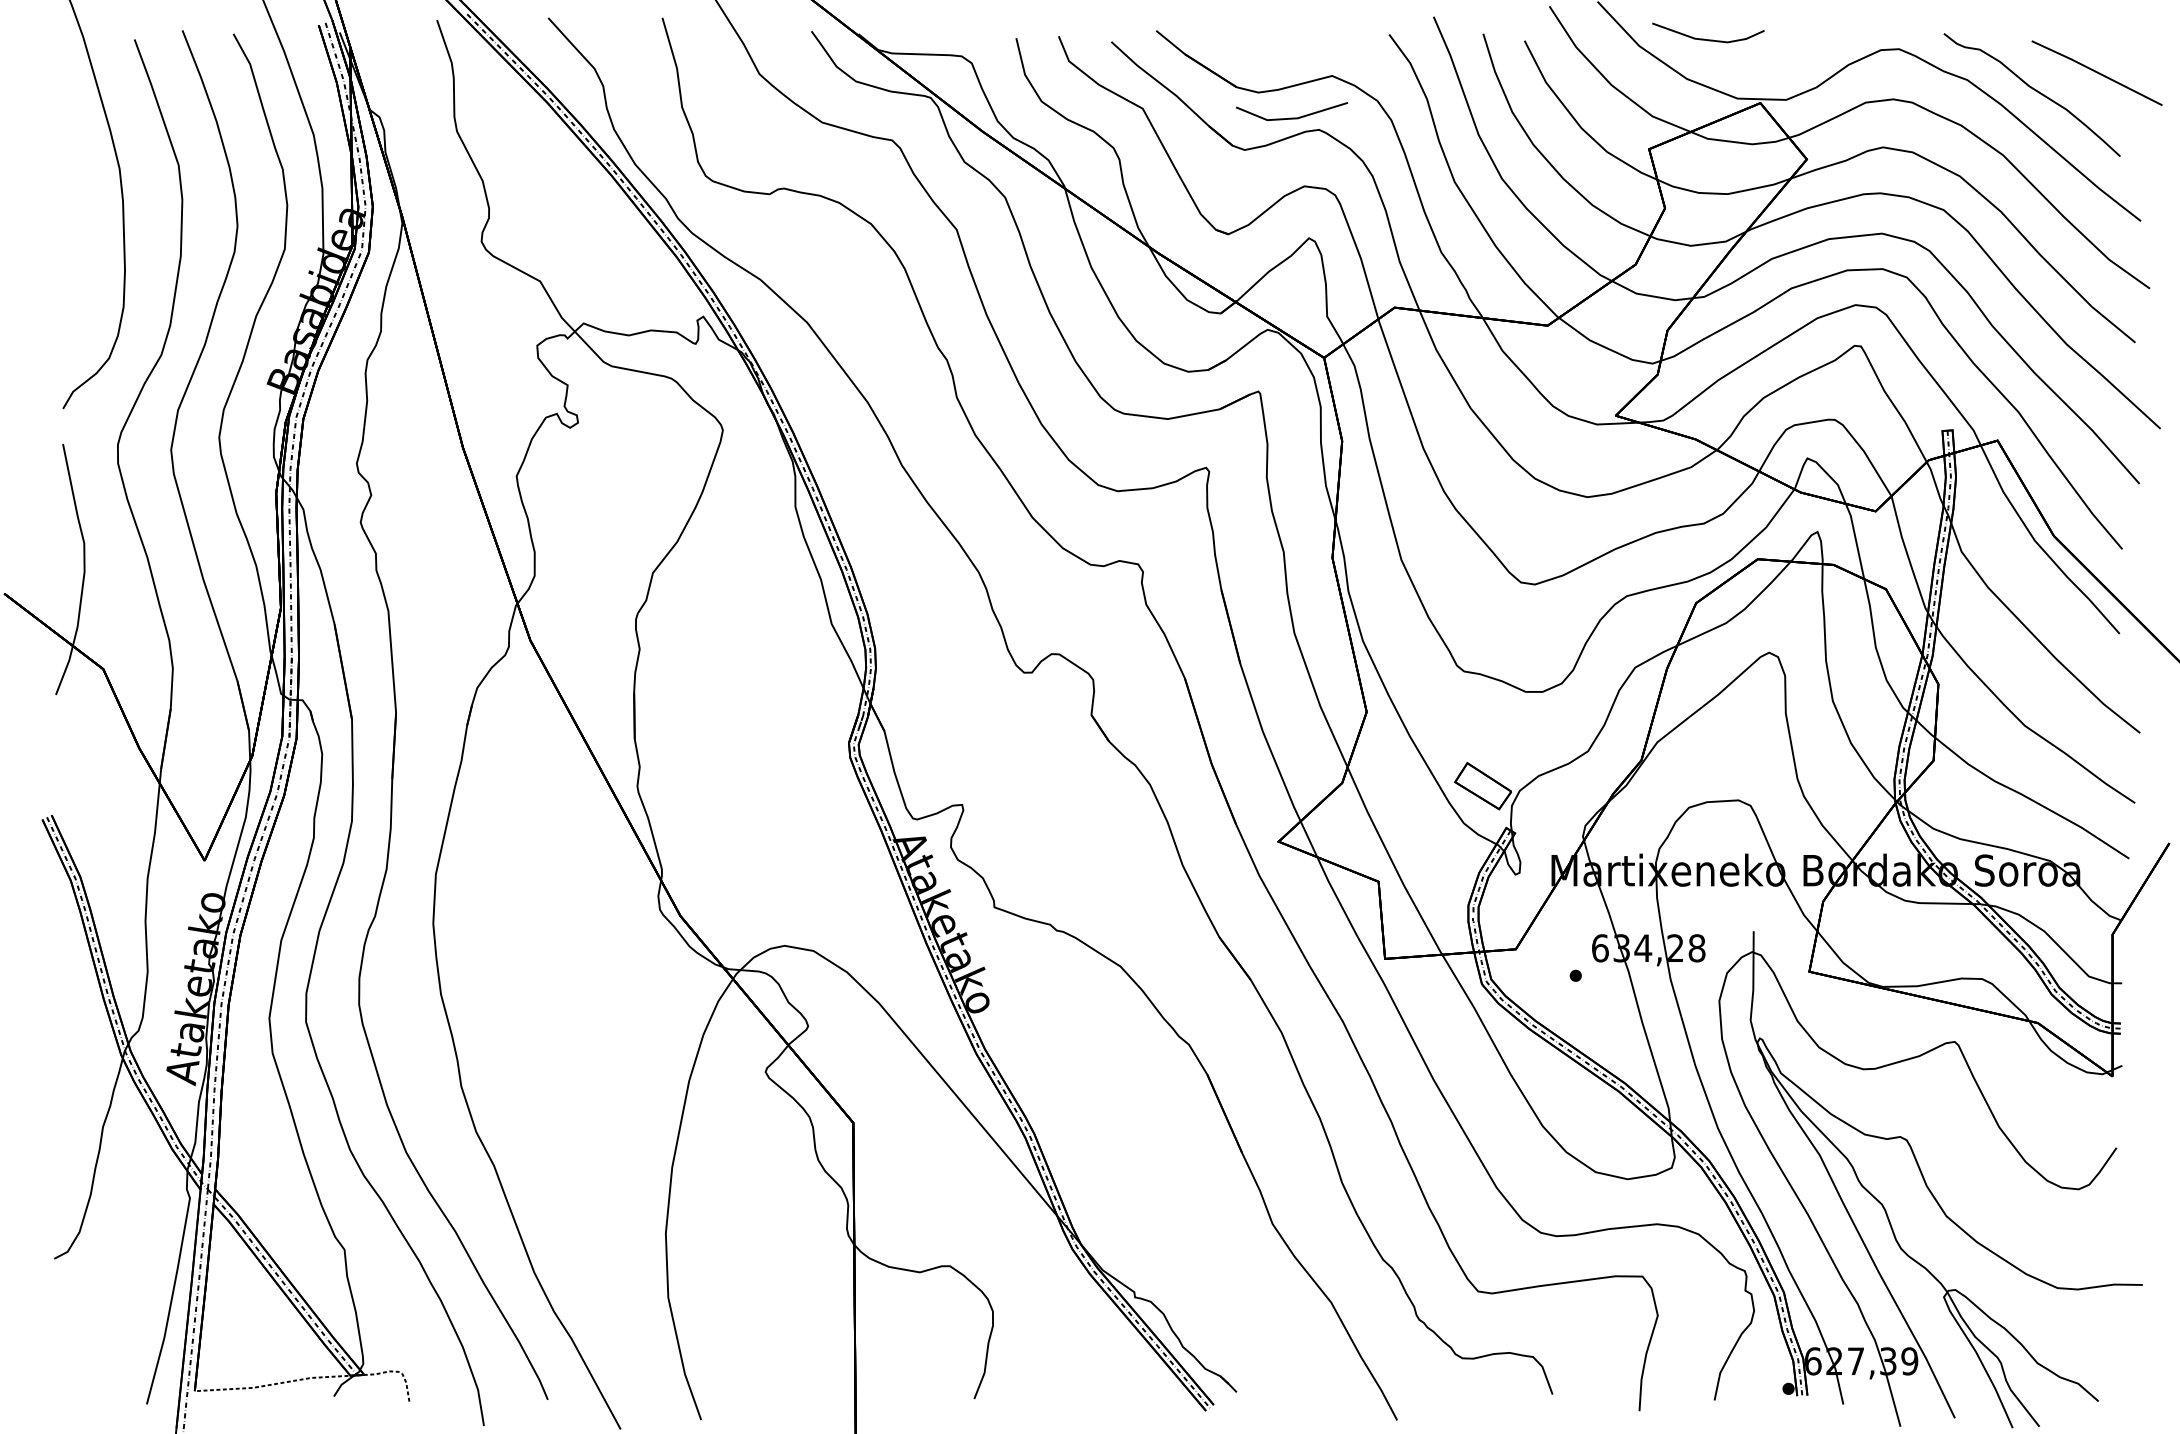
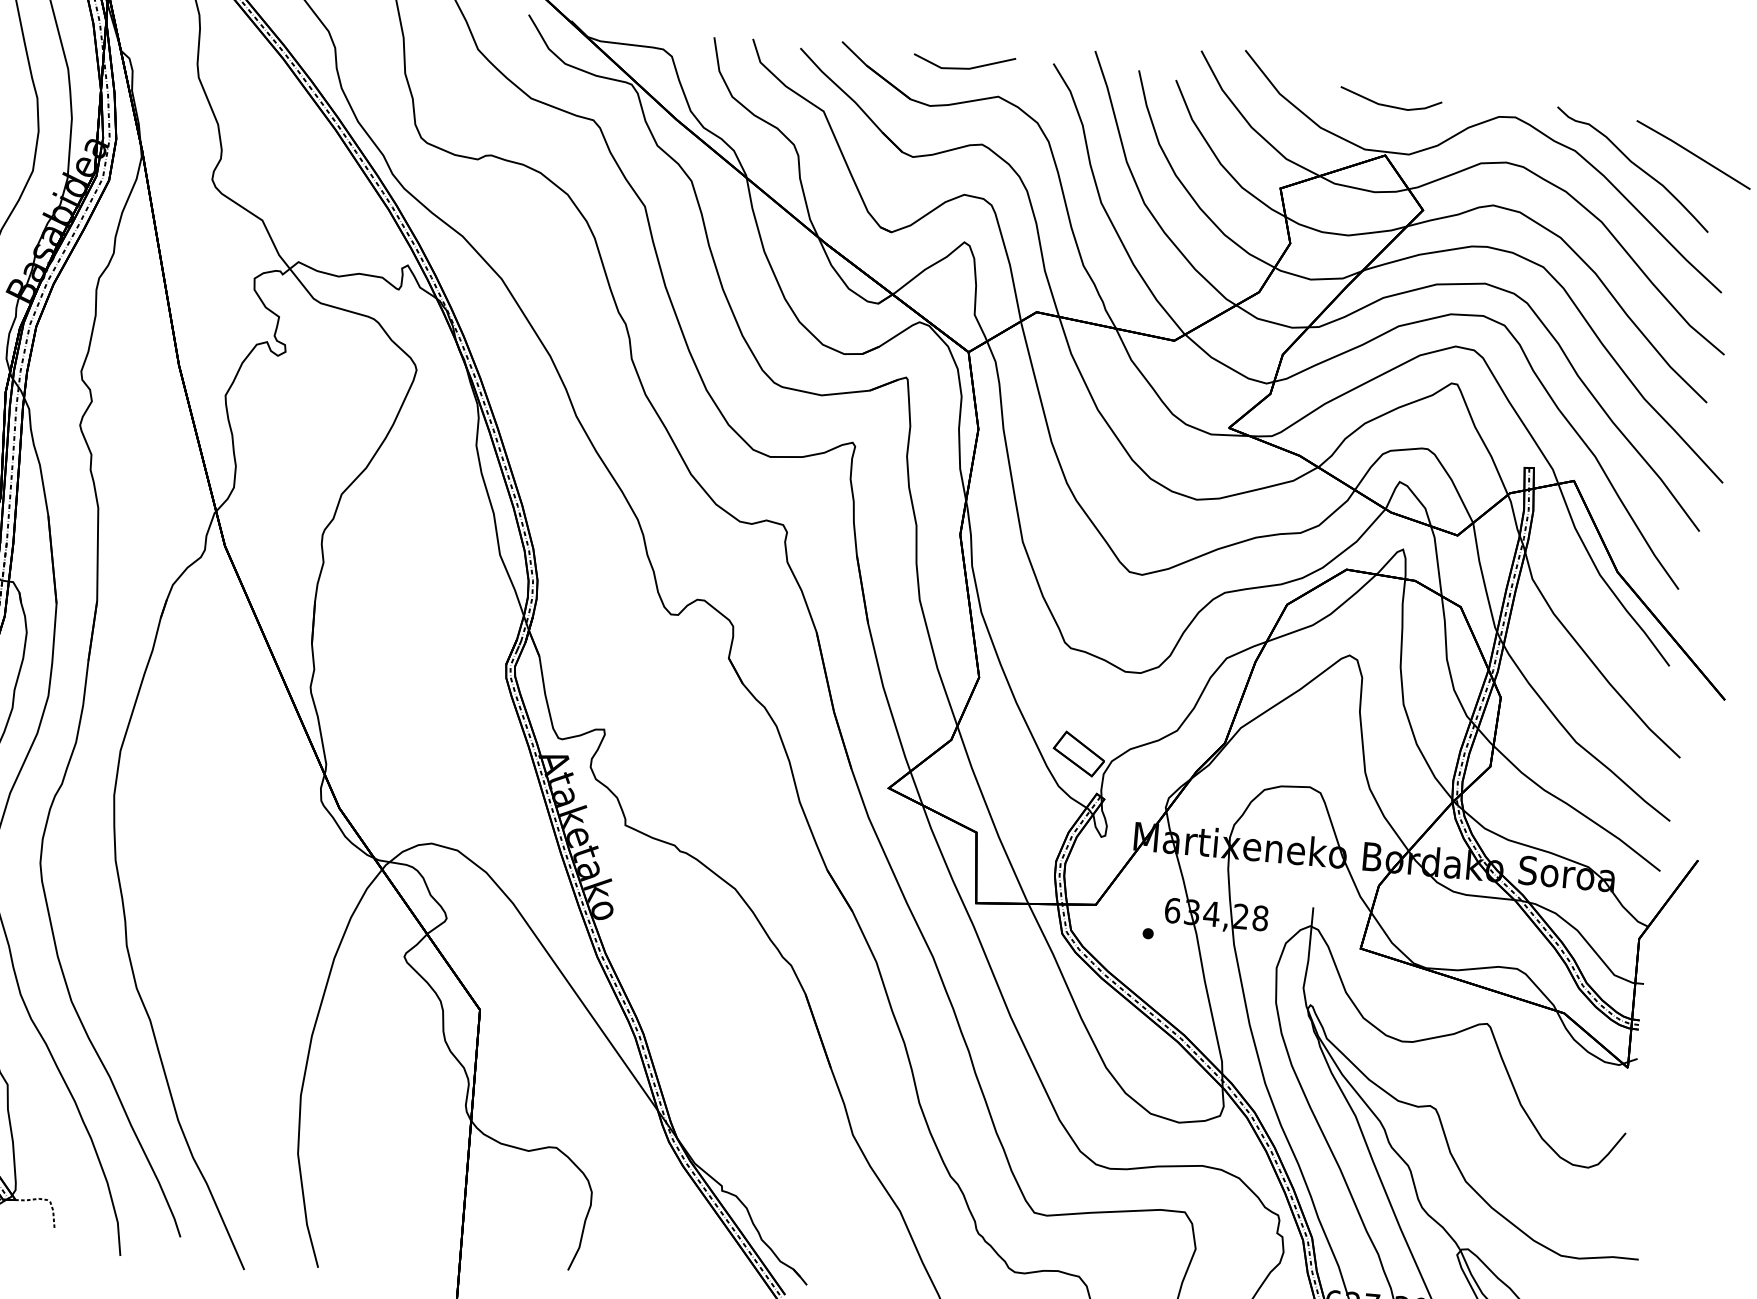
line: (1708, 39) -> (1390, 105), moved
line: (1292, 117) -> (964, 67), moved

